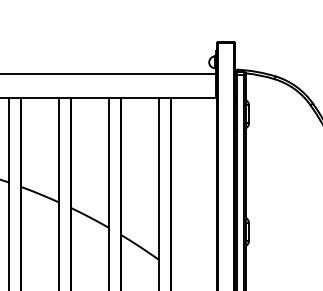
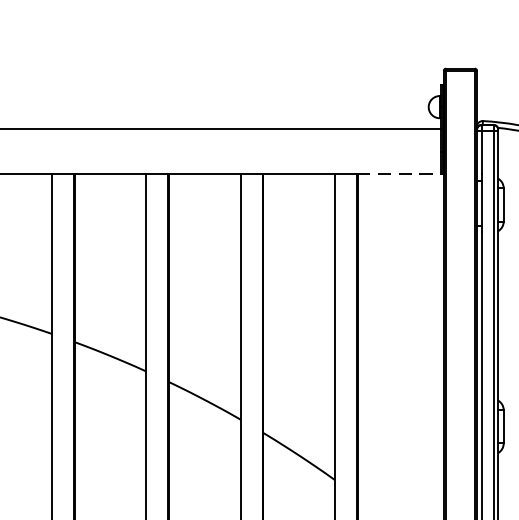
line: (194, 97) -> (400, 173), solid -> dashed

